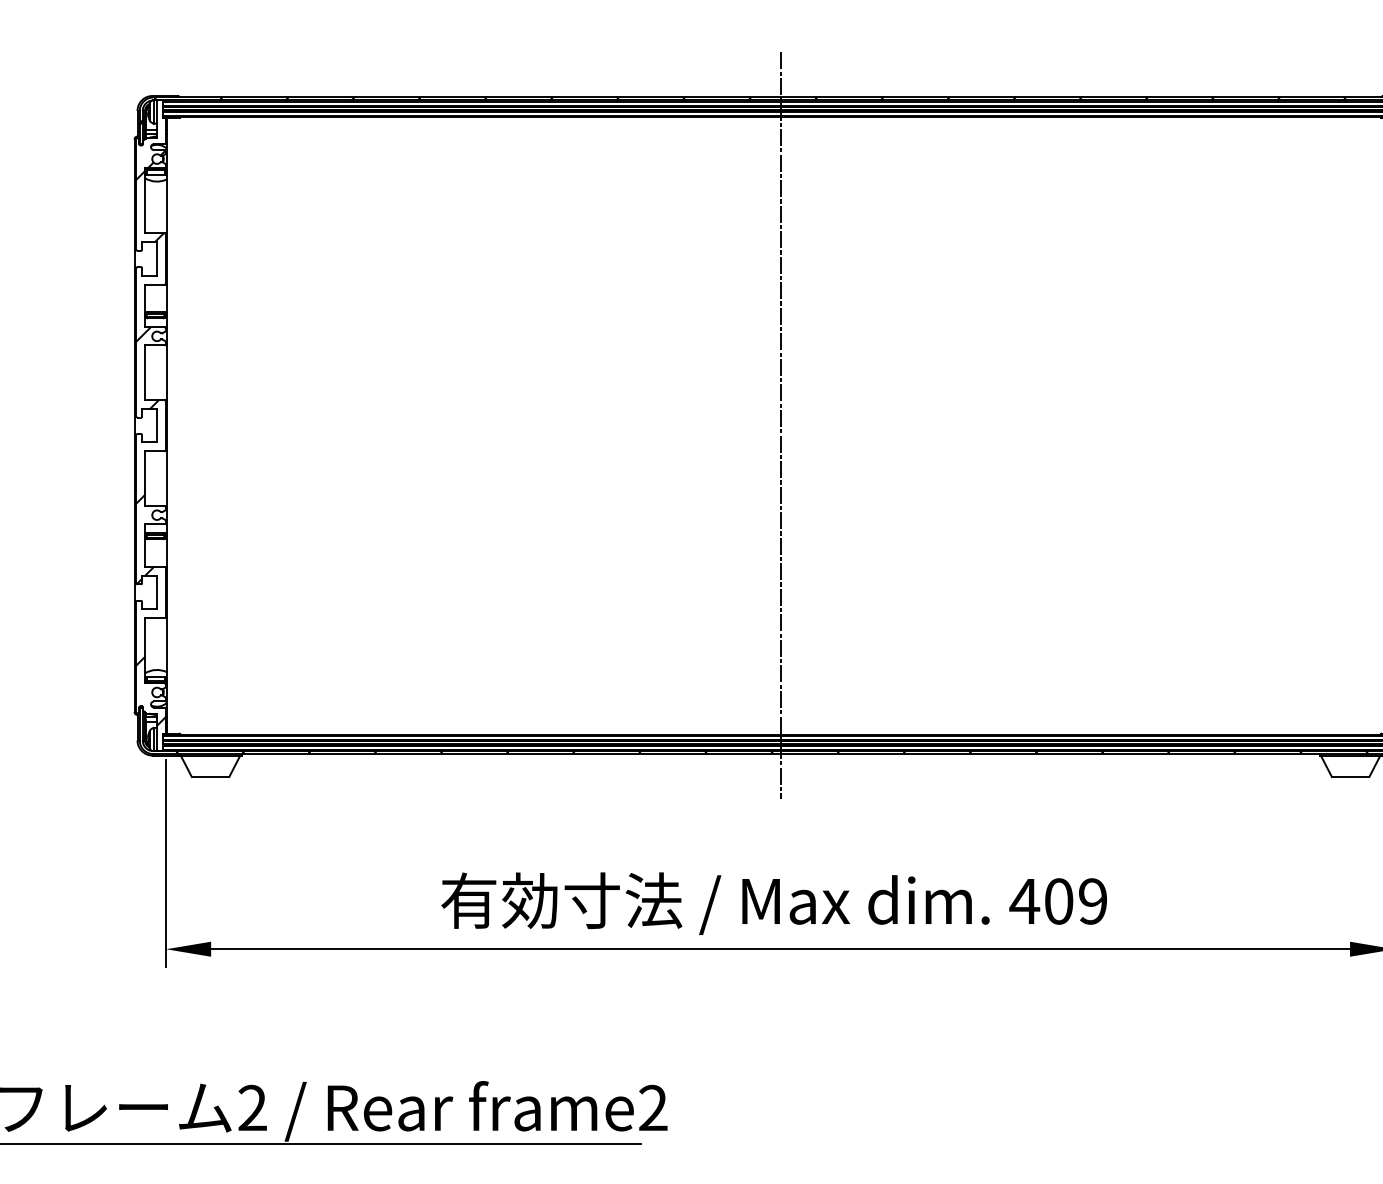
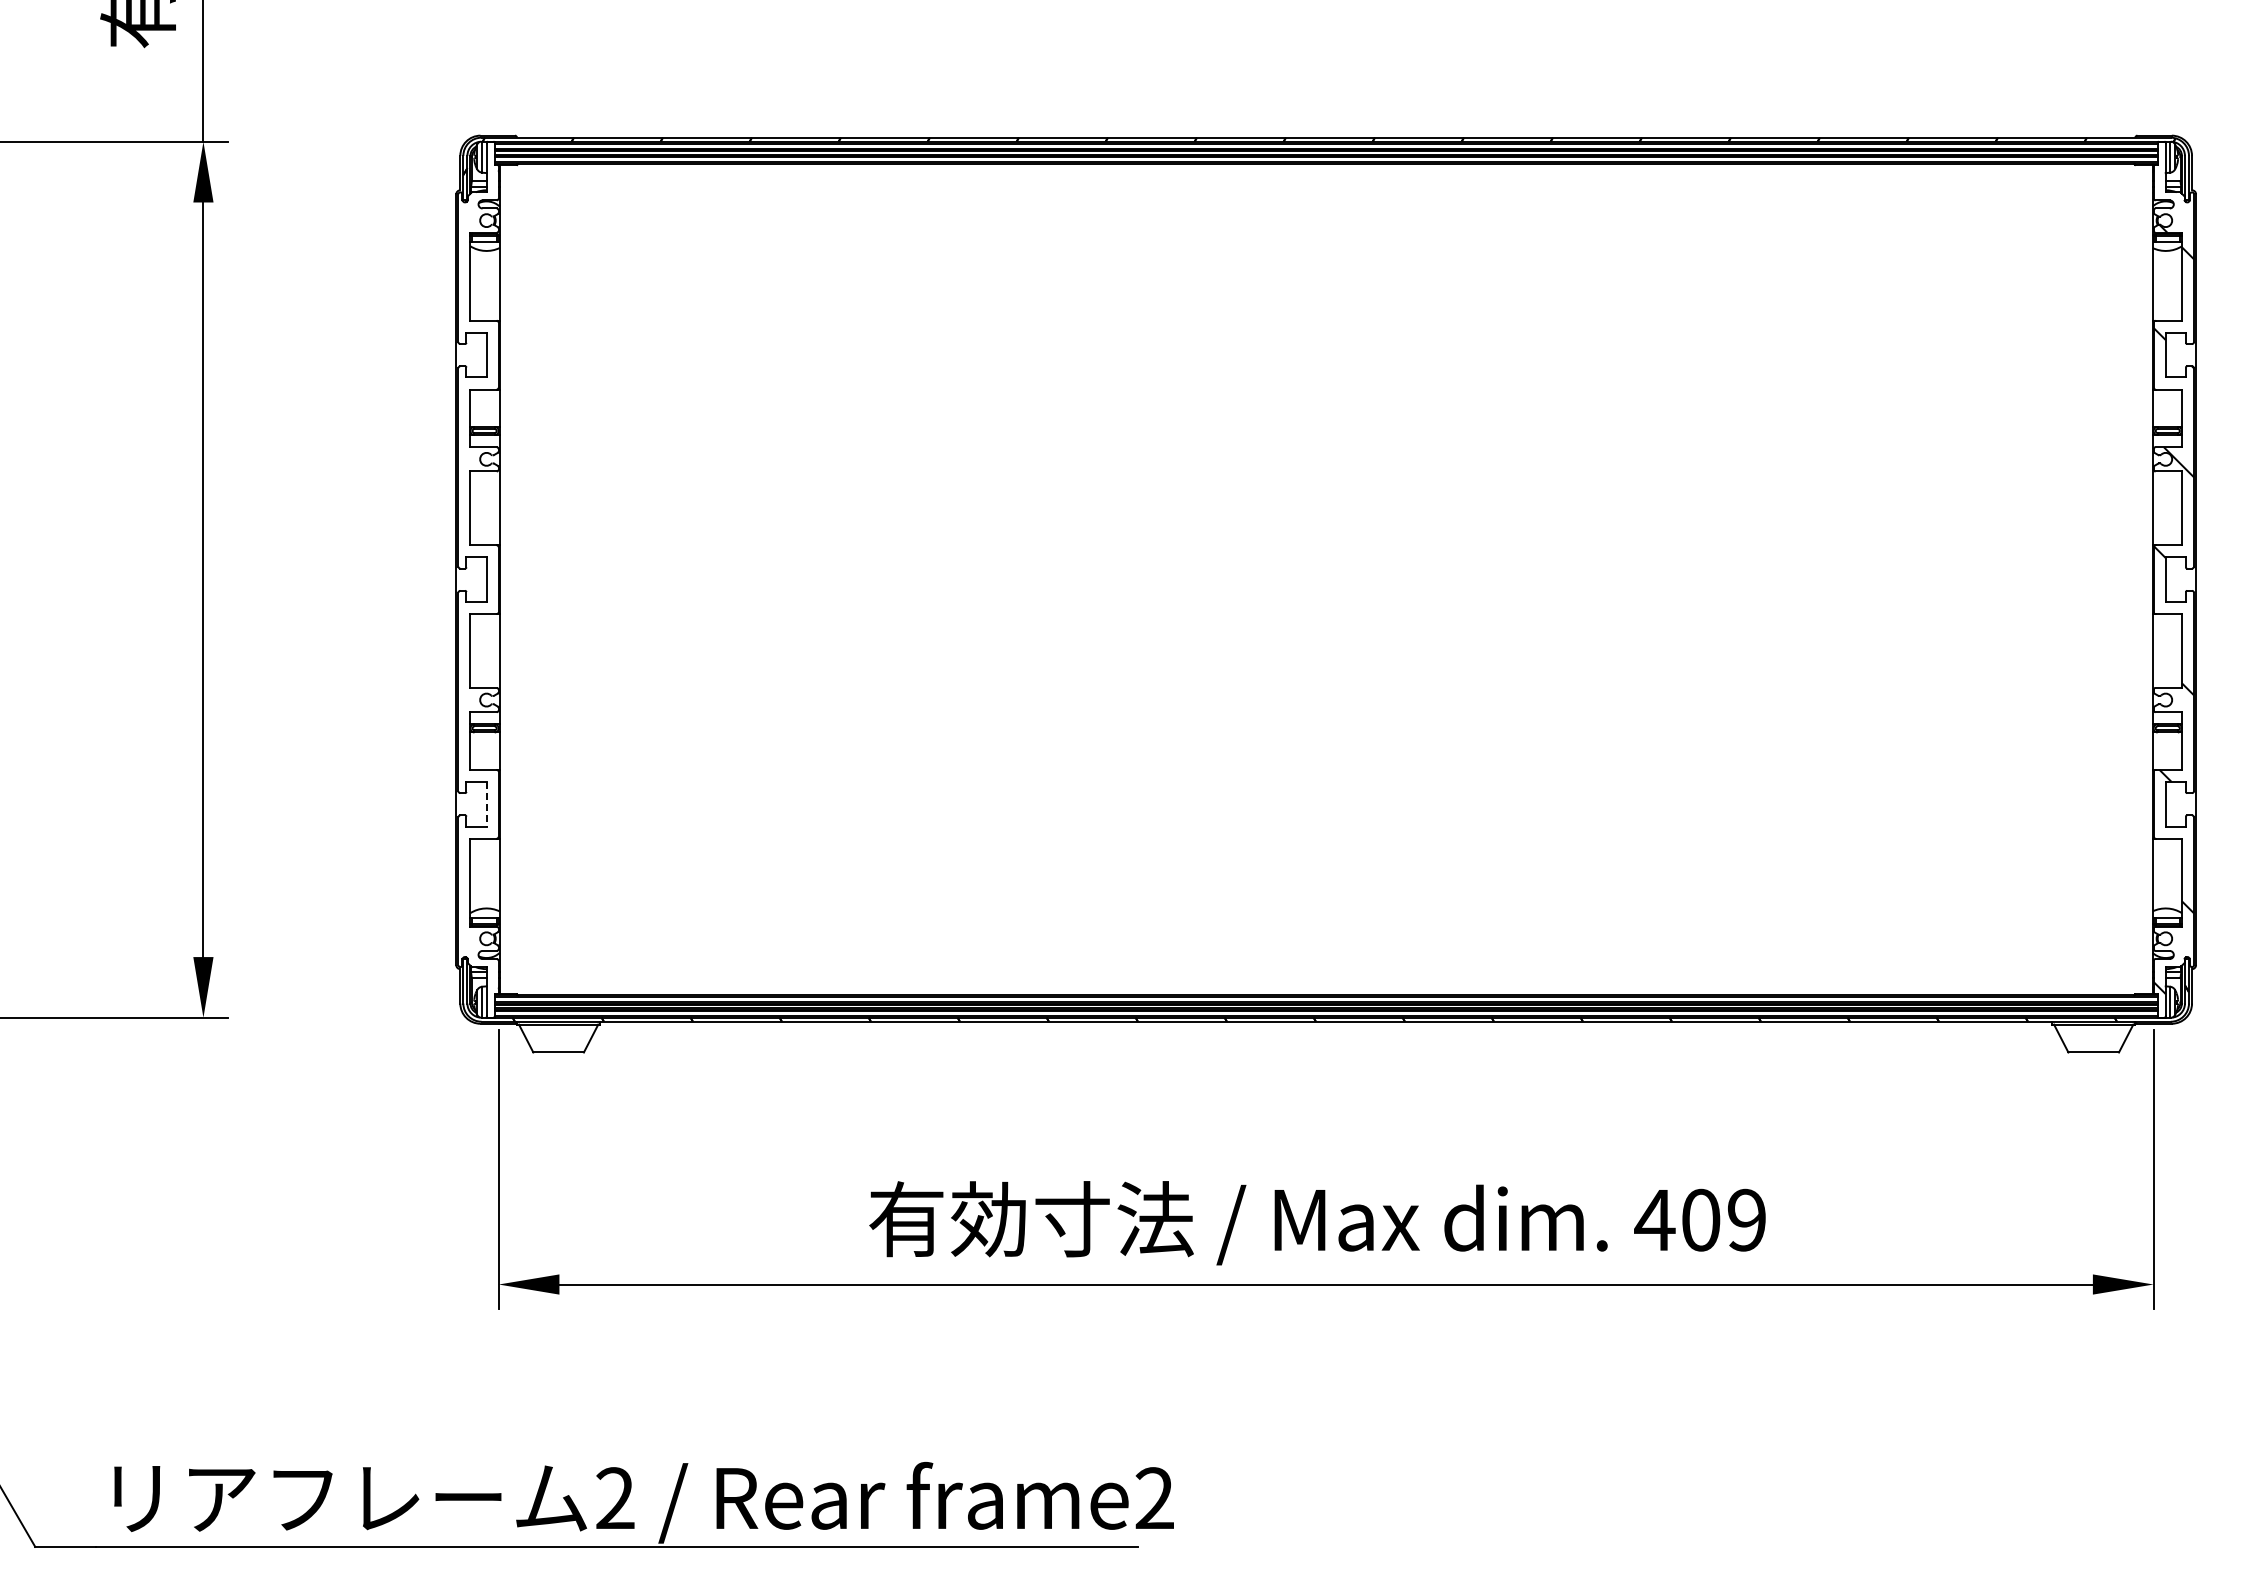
line: (780, 425) -> (1326, 579), removed
hatch: (151, 438) -> (478, 596), removed
line: (156, 592) -> (486, 804), solid -> dashed

